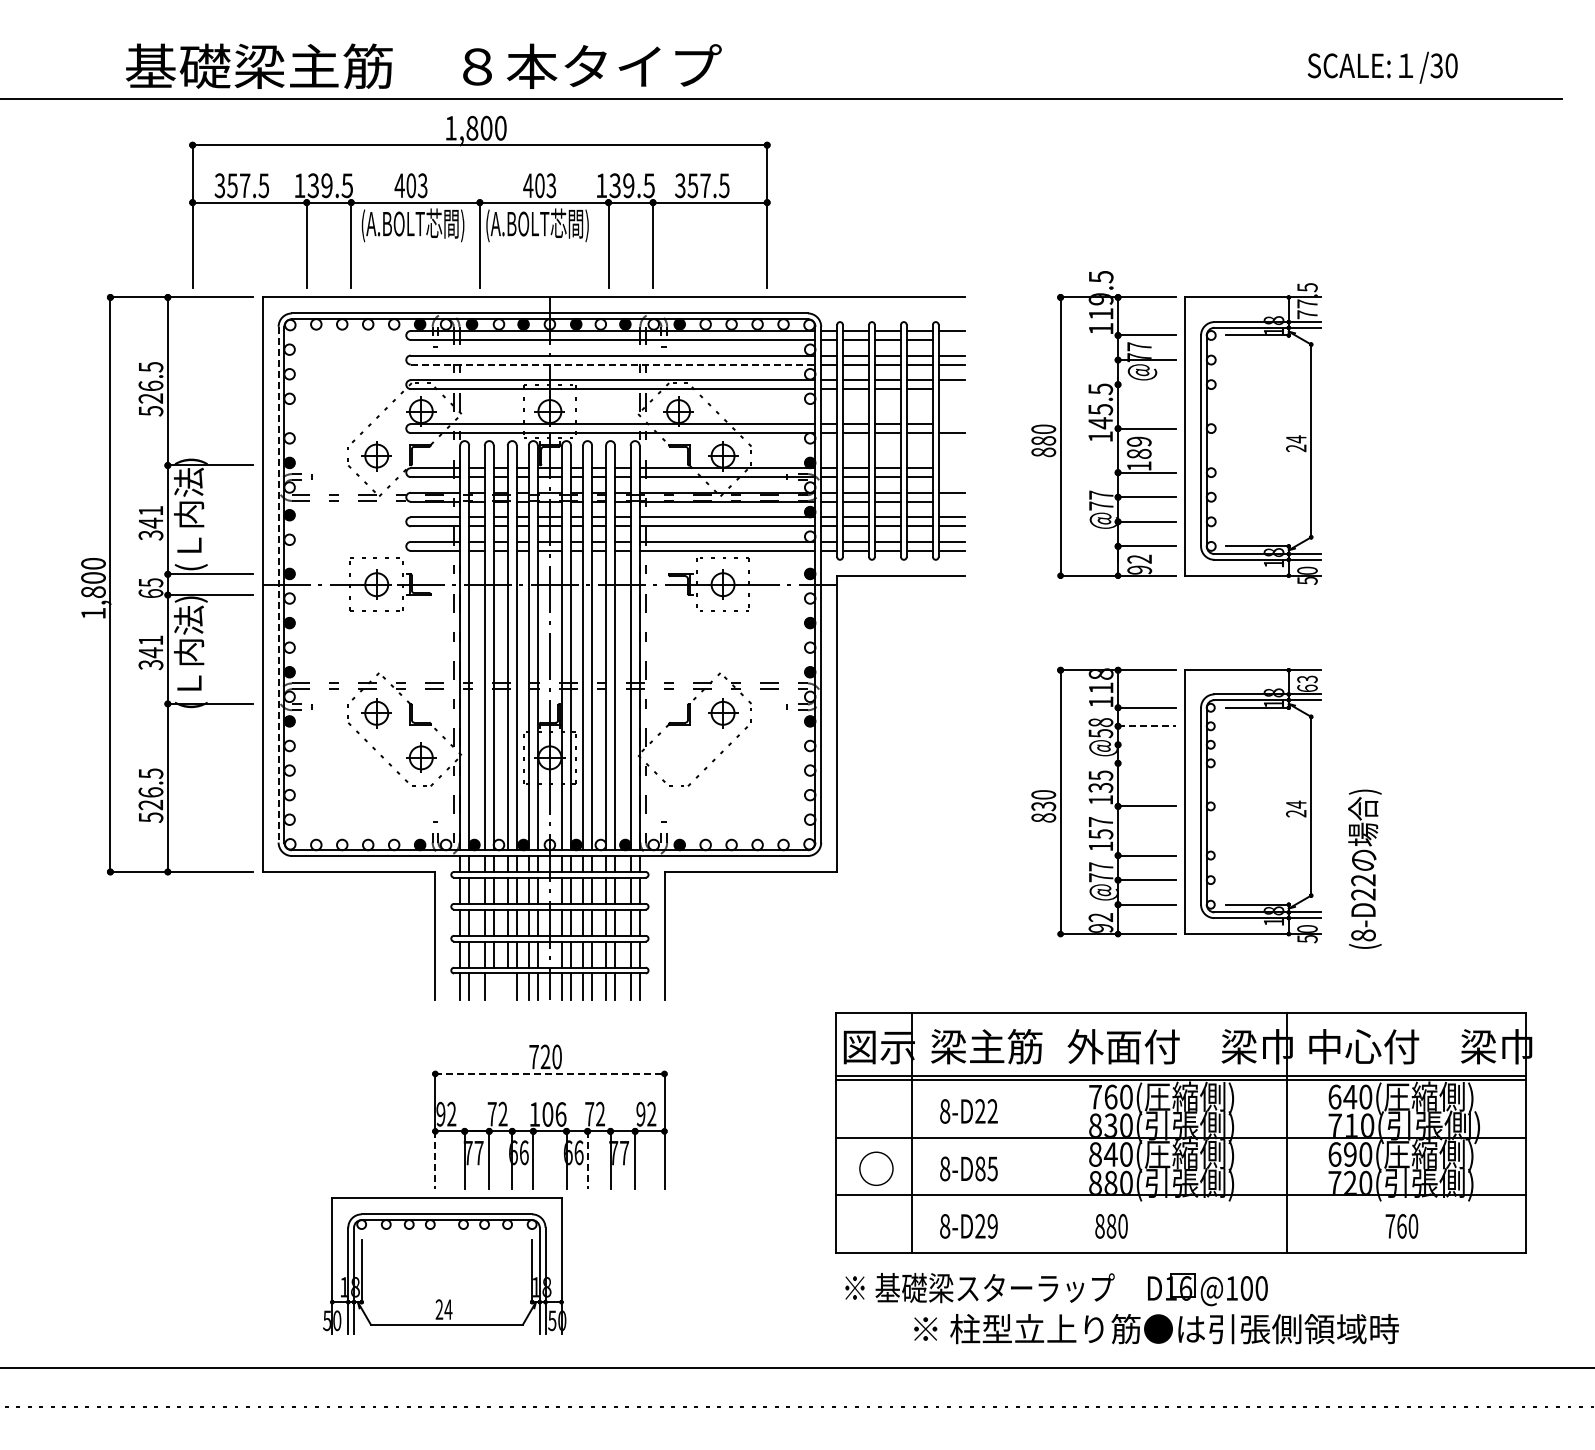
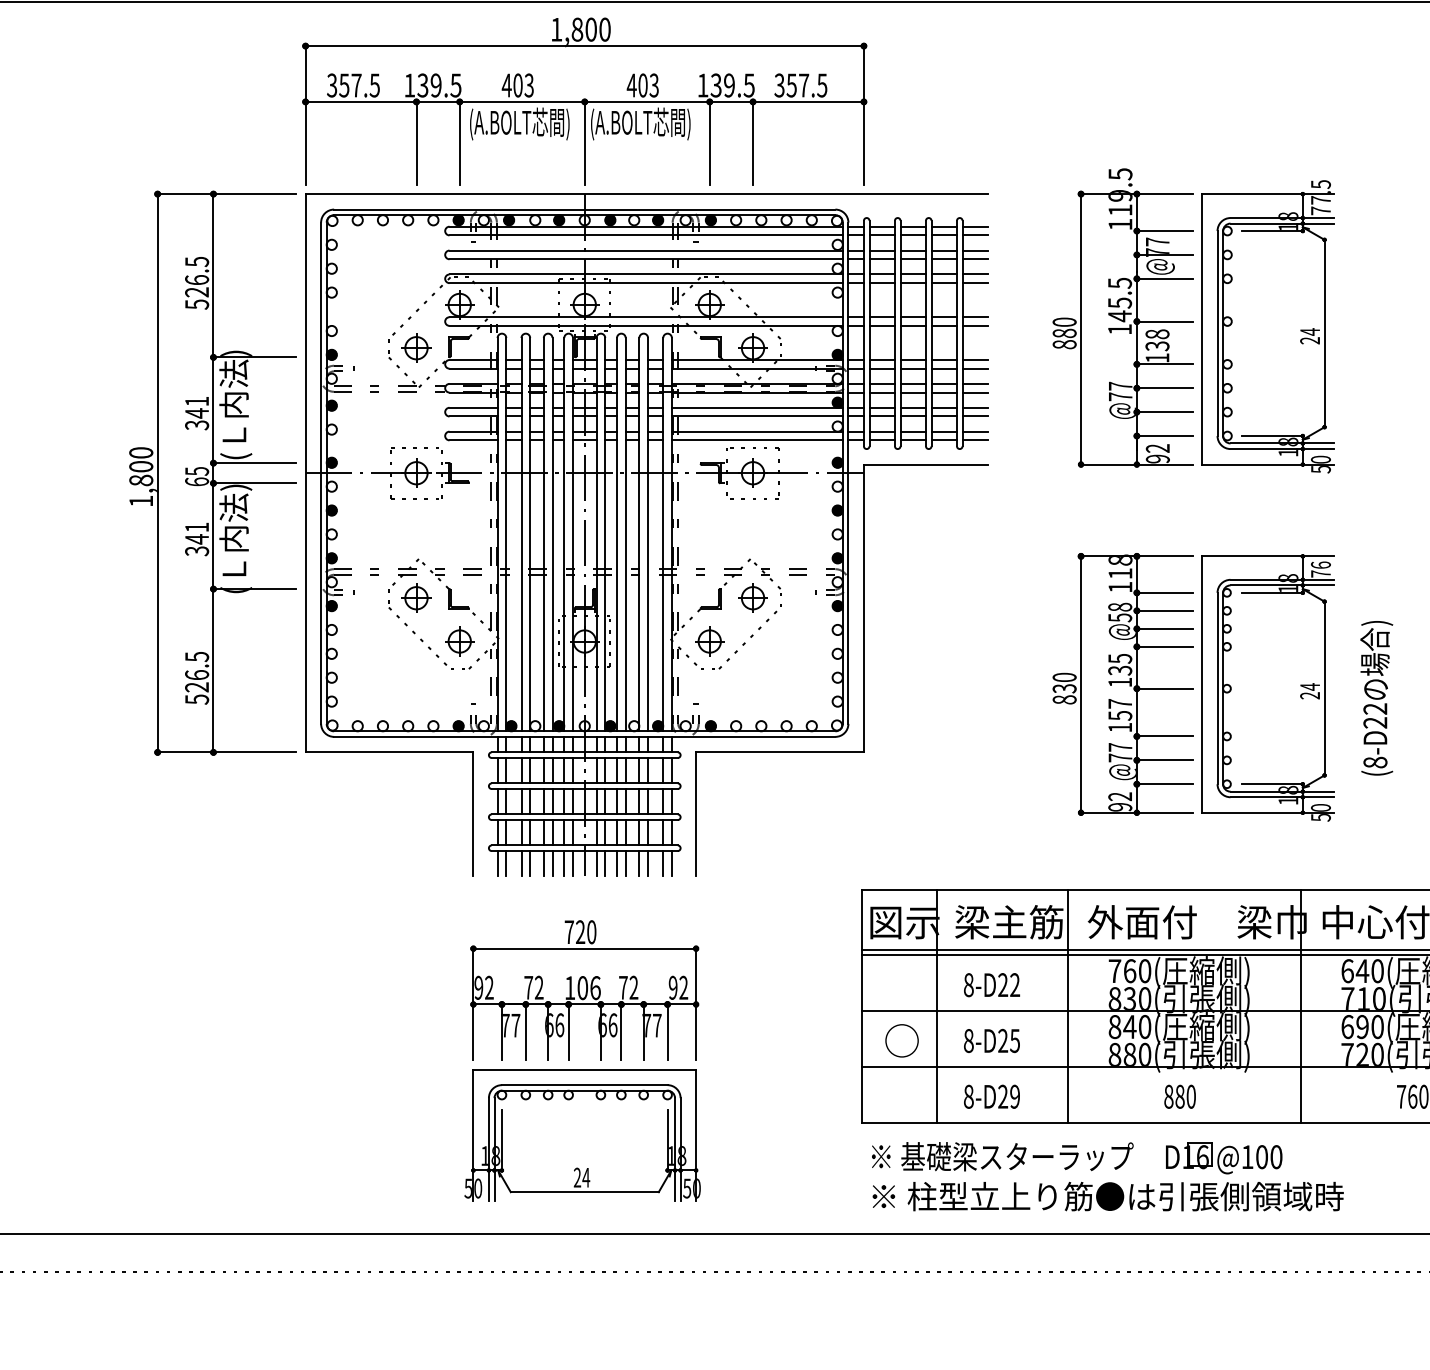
part: (479, 201) -> (584, 100), moved
line: (951, 339) -> (975, 234), added
line: (613, 364) -> (646, 259), dashed -> solid
line: (1146, 384) -> (1164, 278), added
line: (951, 389) -> (975, 283), added
line: (951, 424) -> (975, 317), added
text: (1138, 447) -> (1156, 339), 189 -> 138
line: (951, 468) -> (975, 360), added
line: (951, 477) -> (975, 369), added
line: (951, 501) -> (975, 392), added
line: (278, 584) -> (321, 473), dashed -> solid
text: (1307, 683) -> (1320, 569), 63 -> 76
line: (1146, 726) -> (1164, 611), dashed -> solid
line: (1146, 744) -> (1164, 628), added
part: (678, 757) -> (709, 641), added
line: (1146, 763) -> (1164, 646), added
text: (1364, 868) -> (1376, 697), moved
line: (493, 986) -> (529, 863), added
line: (507, 986) -> (543, 863), added
line: (549, 1073) -> (584, 948), dashed -> solid
line: (1047, 1132) -> (1068, 1005), added
line: (435, 1160) -> (473, 1032), dashed -> solid
line: (587, 1160) -> (621, 1032), dashed -> solid
text: (980, 1168) -> (1003, 1040), 8-D85 -> 8-D25
text: (1111, 1226) -> (1180, 1096), moved
part: (444, 1265) -> (582, 1134), moved
text: (1156, 1329) -> (1108, 1197), moved

